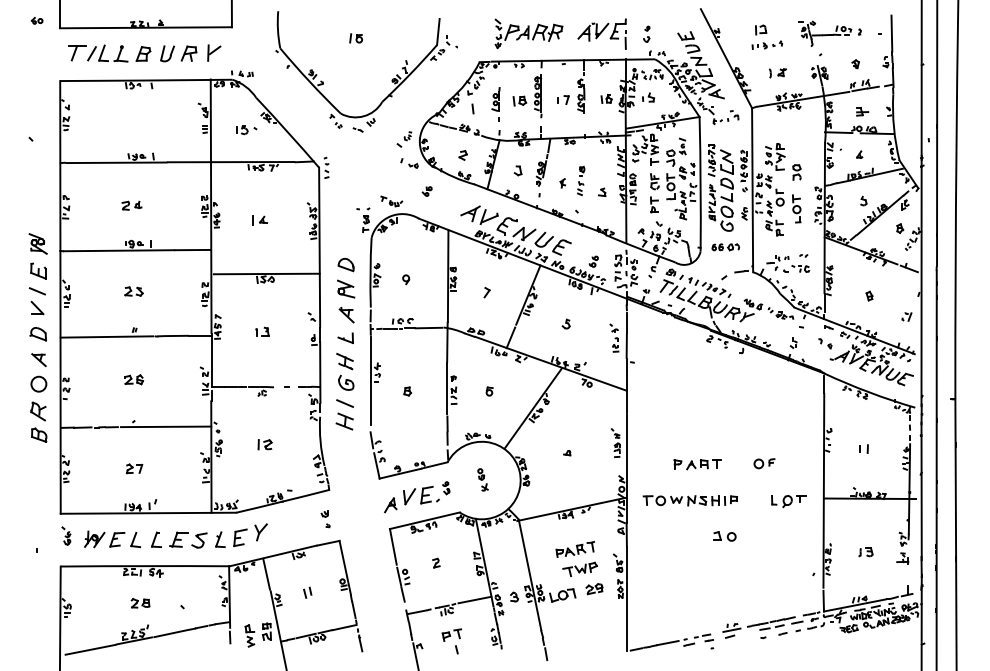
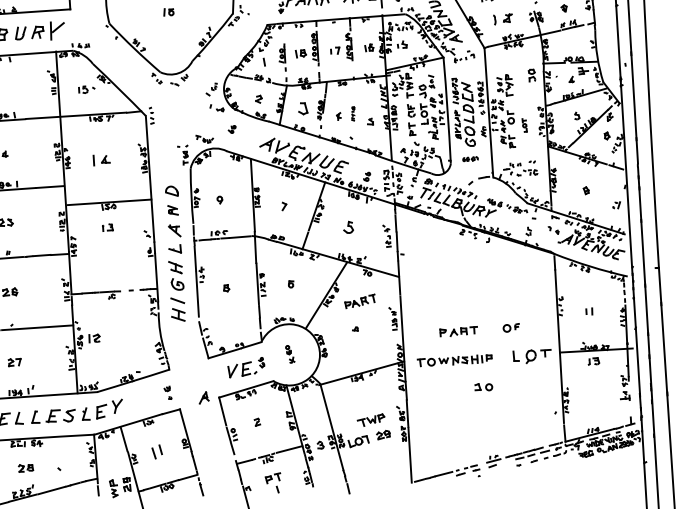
part: (214, 52) -> (57, 30), size x1.4
part: (777, 73) -> (502, 19), size x1.4
part: (862, 111) -> (583, 70), moved
part: (517, 170) -> (302, 108), size x1.6
part: (796, 172) -> (531, 75), moved
part: (581, 181) -> (353, 114), size x0.6
part: (796, 208) -> (524, 125), size x0.6
part: (259, 220) -> (101, 160), size x1.4
part: (725, 247) -> (470, 159), size x0.7
part: (346, 288) -> (173, 209), size x0.7
part: (565, 323) -> (347, 226), size x1.6
part: (262, 331) -> (107, 227), moved
part: (264, 444) -> (94, 338), moved
part: (788, 501) -> (532, 356), size x1.4
part: (390, 505) -> (203, 398), moved
part: (575, 549) -> (360, 301), moved
part: (865, 552) -> (593, 361), moved
part: (307, 592) -> (157, 451), size x1.6

